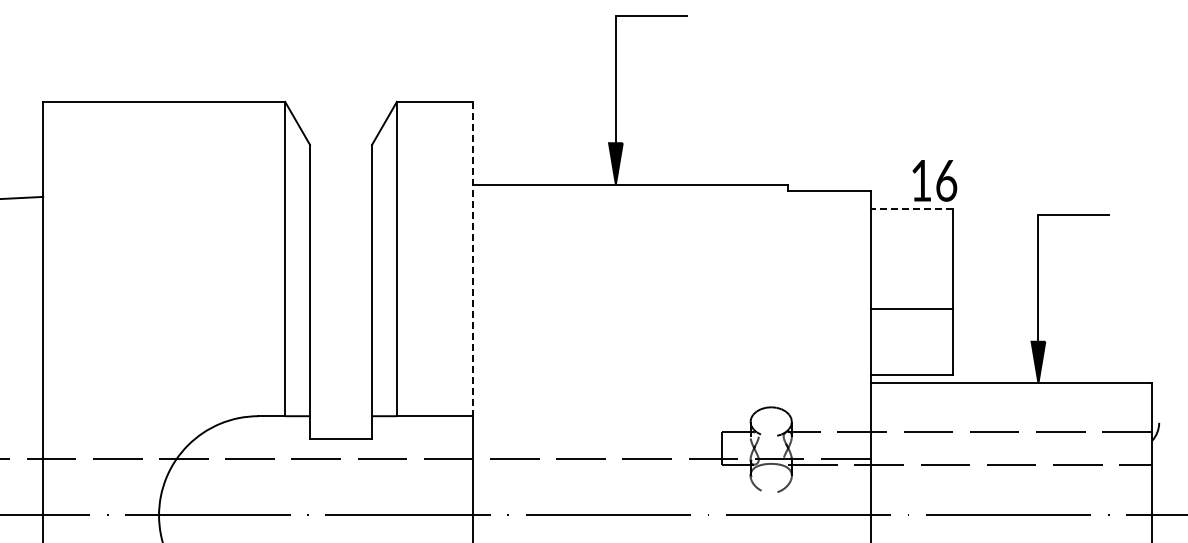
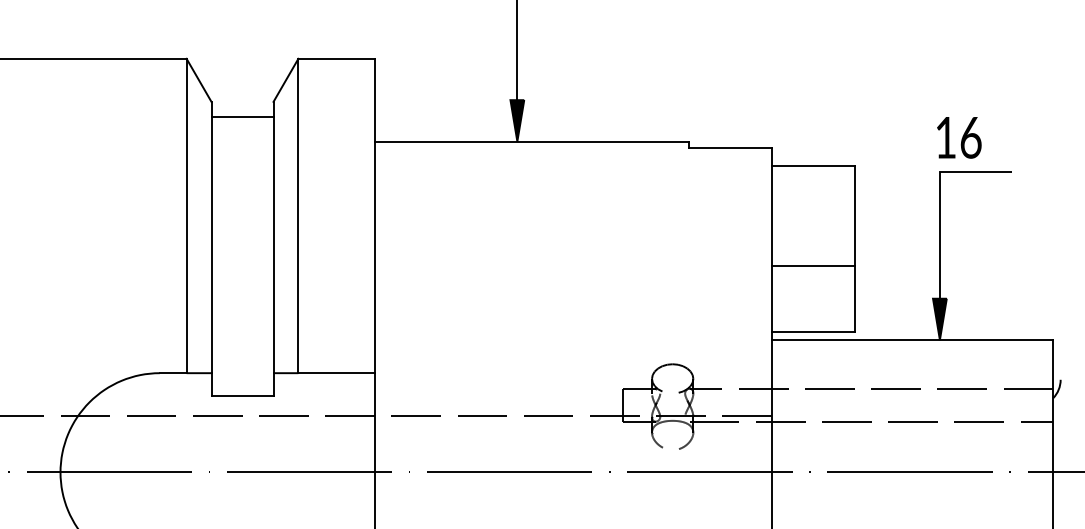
line: (341, 159) -> (242, 116), added
text: (934, 180) -> (958, 137), moved
line: (911, 209) -> (812, 166), dashed -> solid
line: (473, 259) -> (374, 216), dashed -> solid

